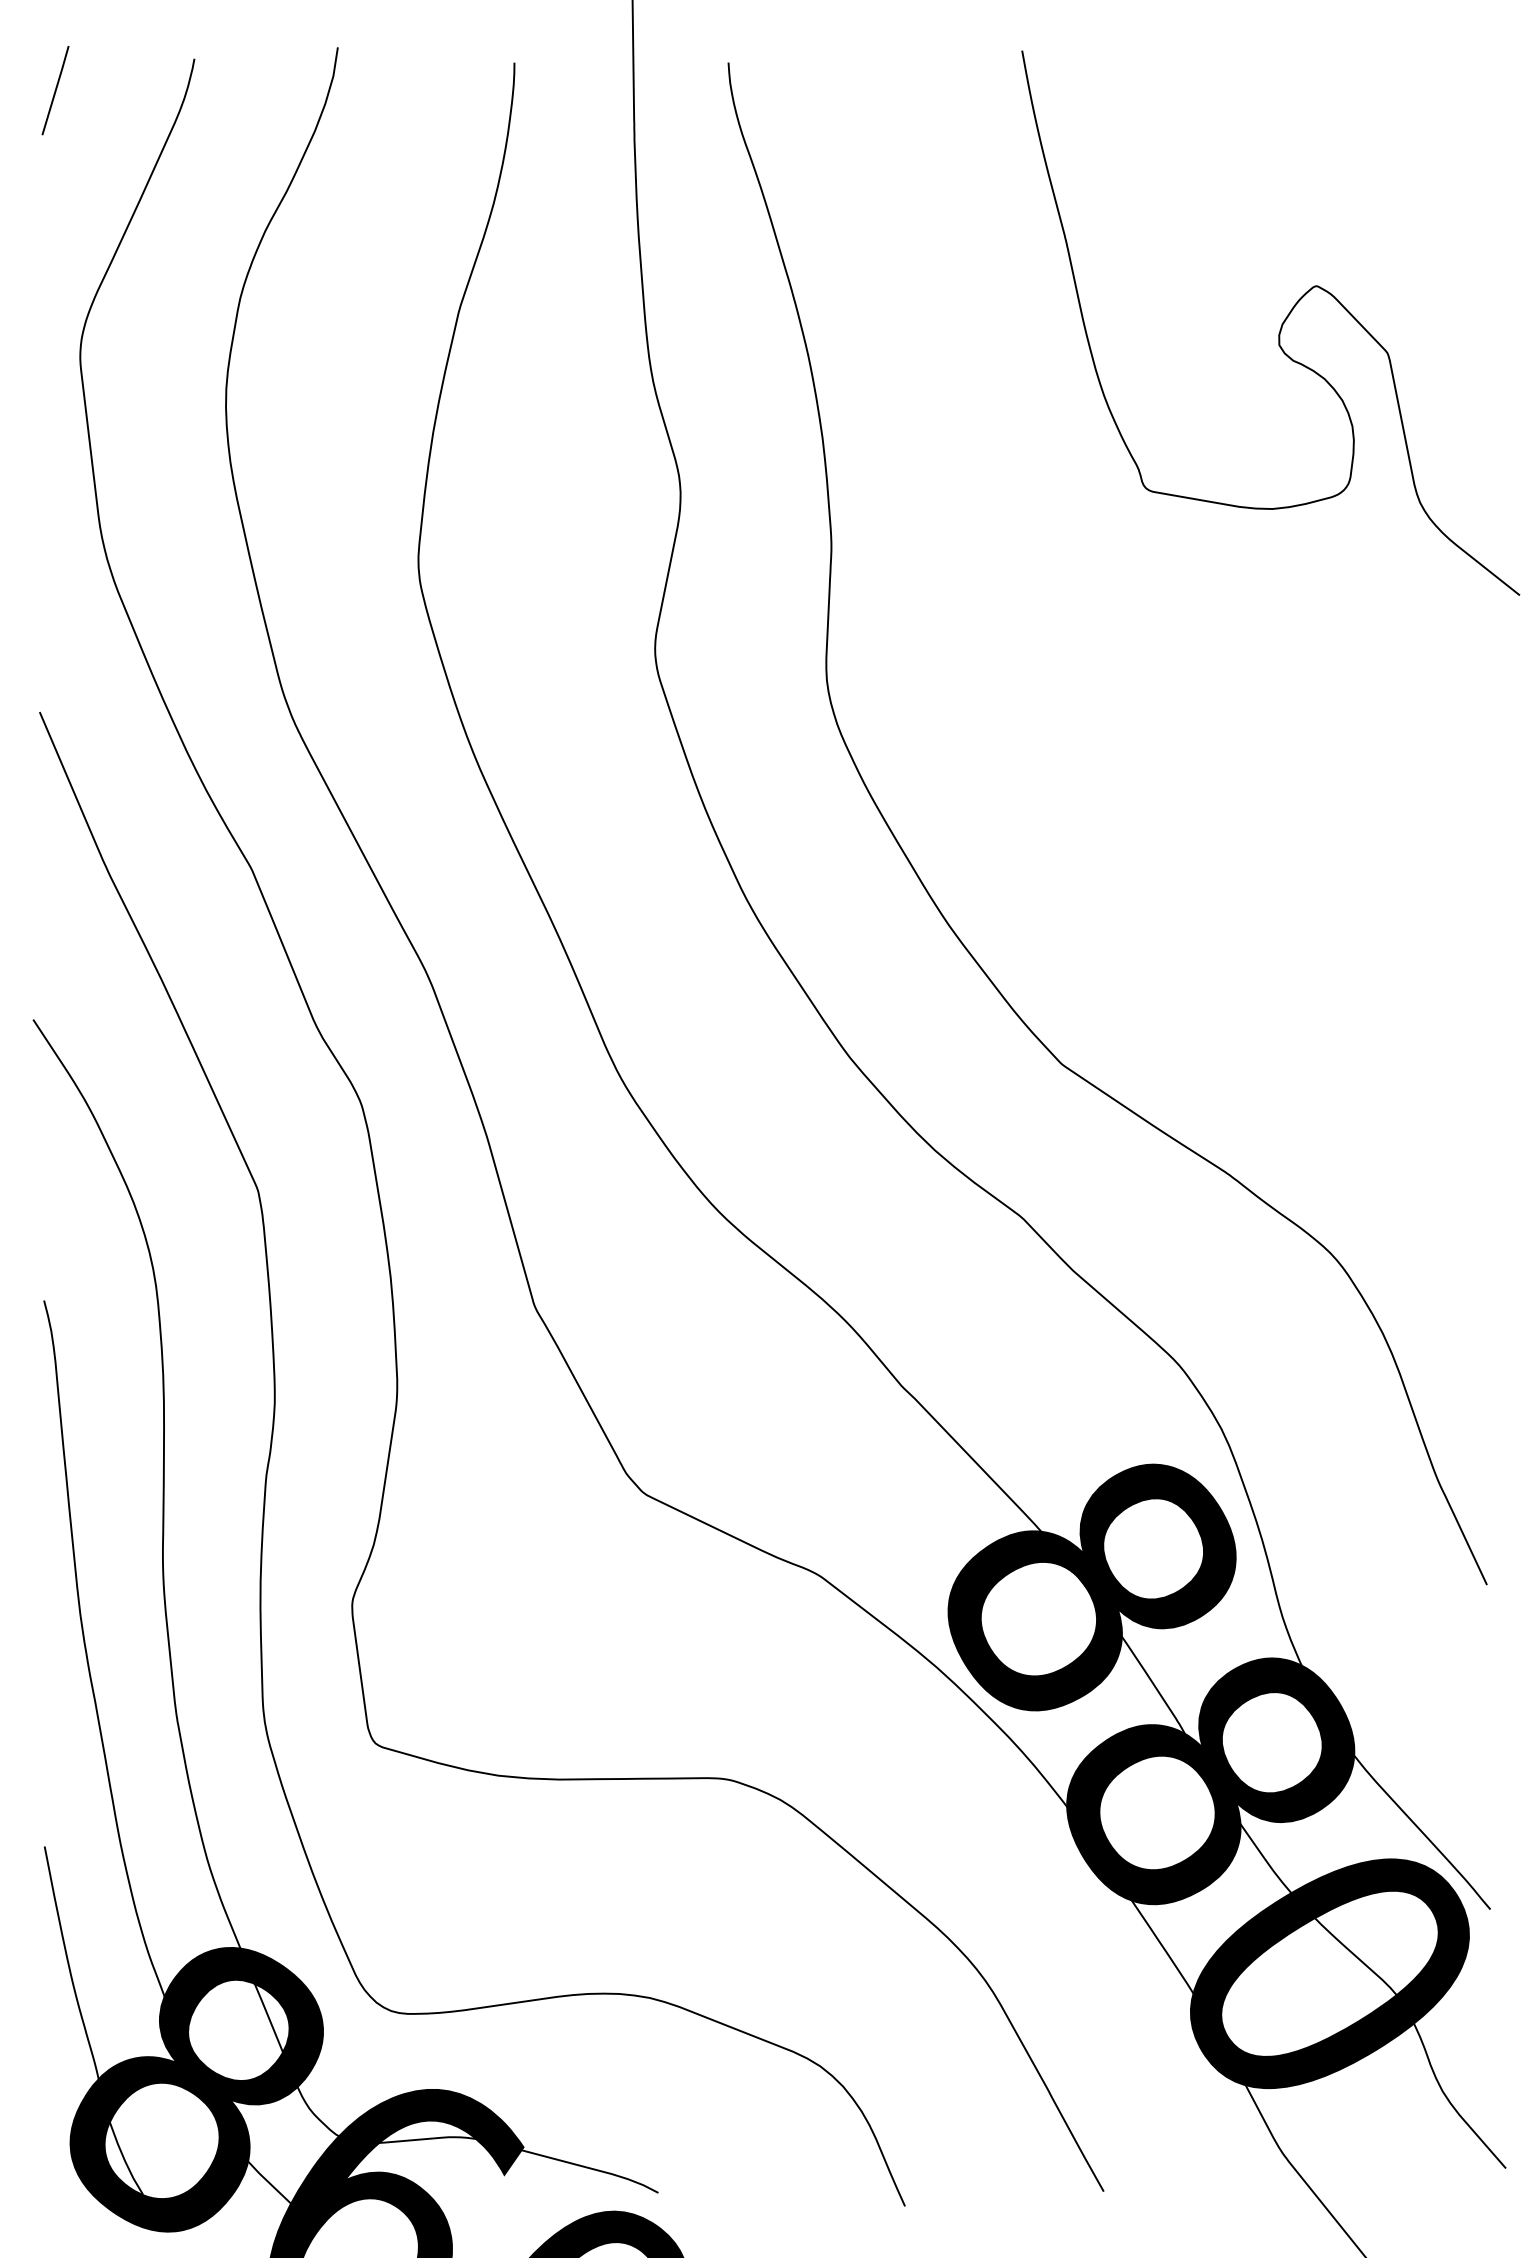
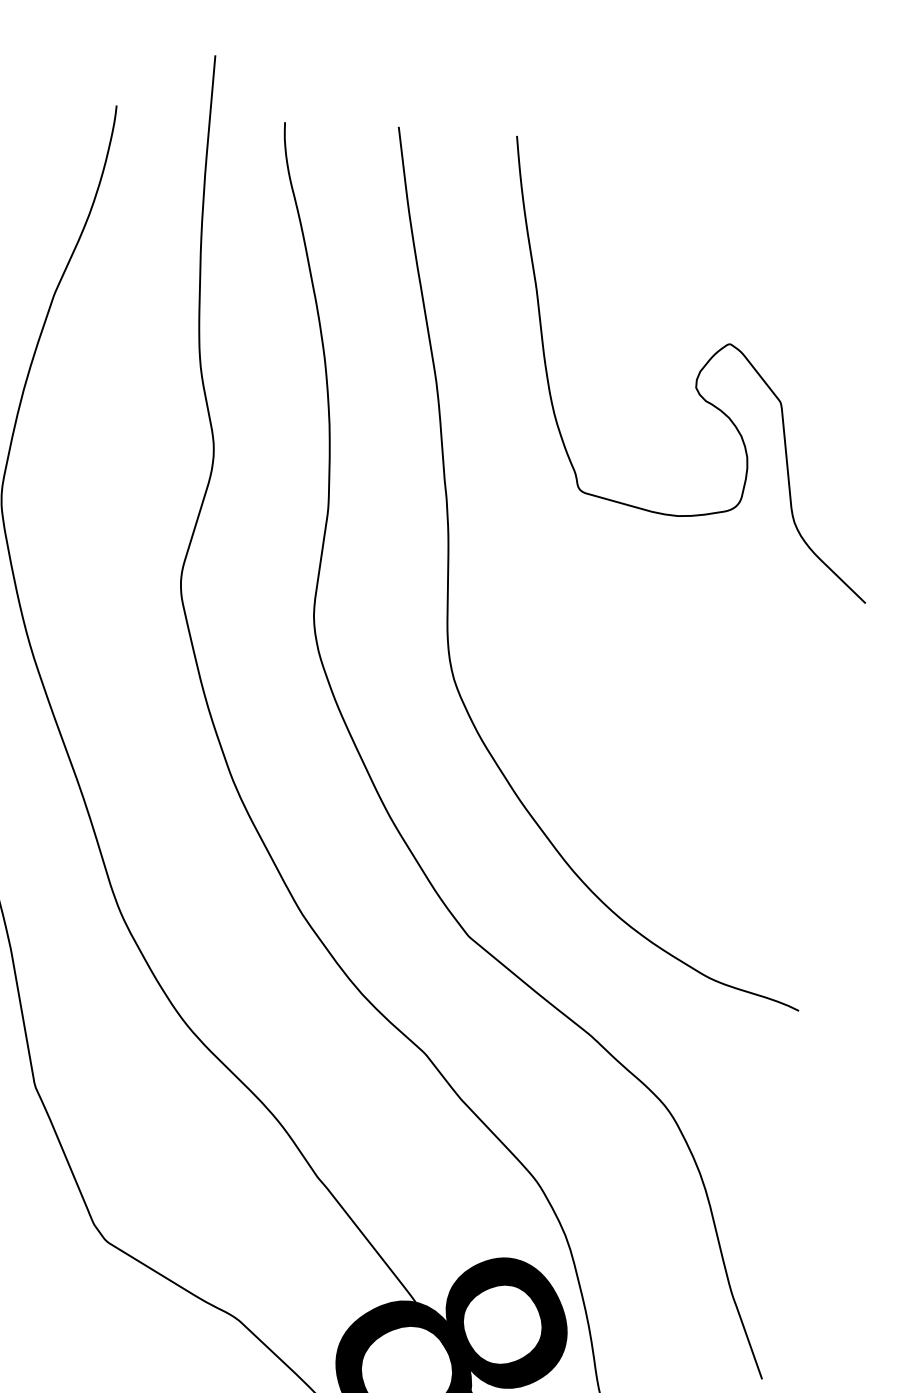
curve: (991, 606) -> (449, 570), added

